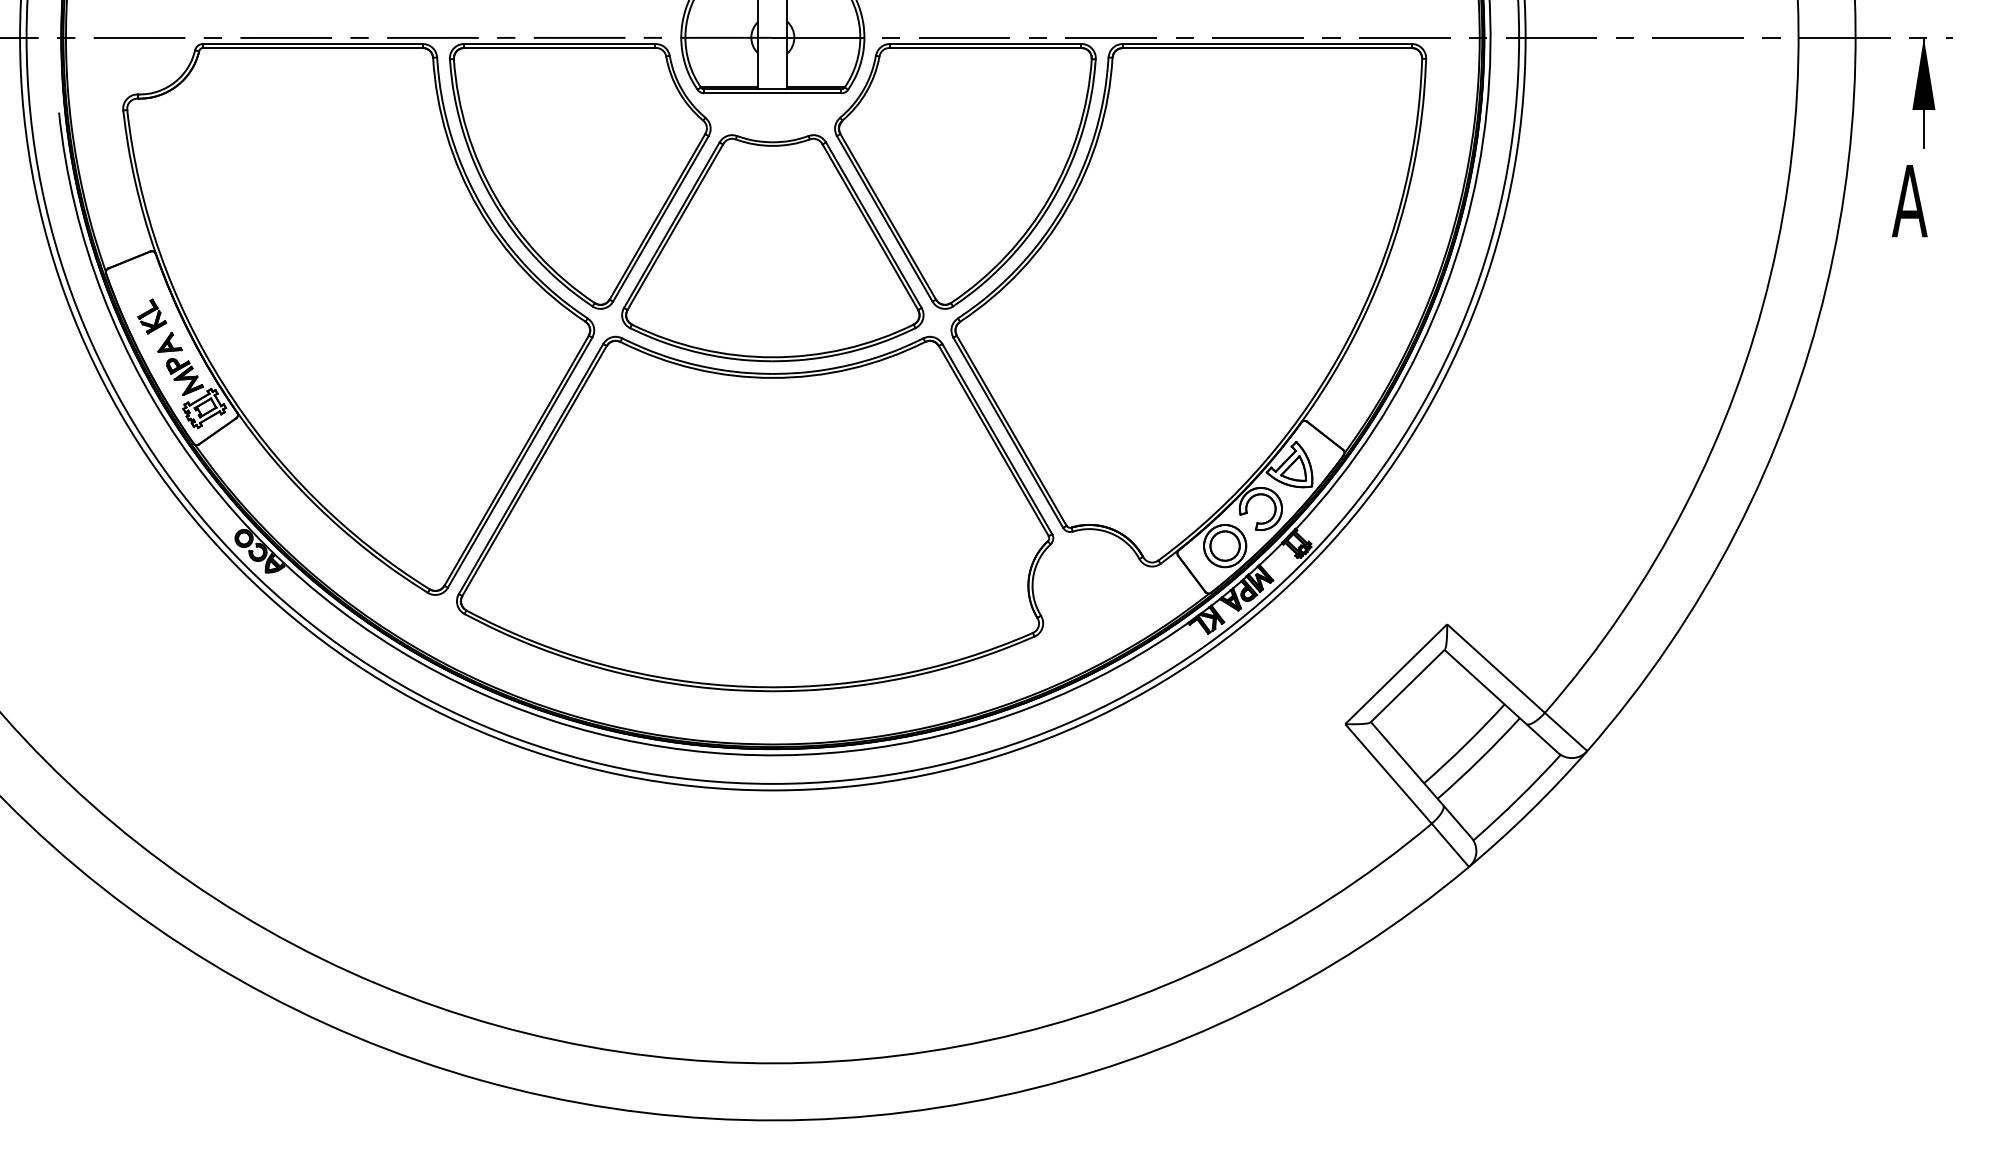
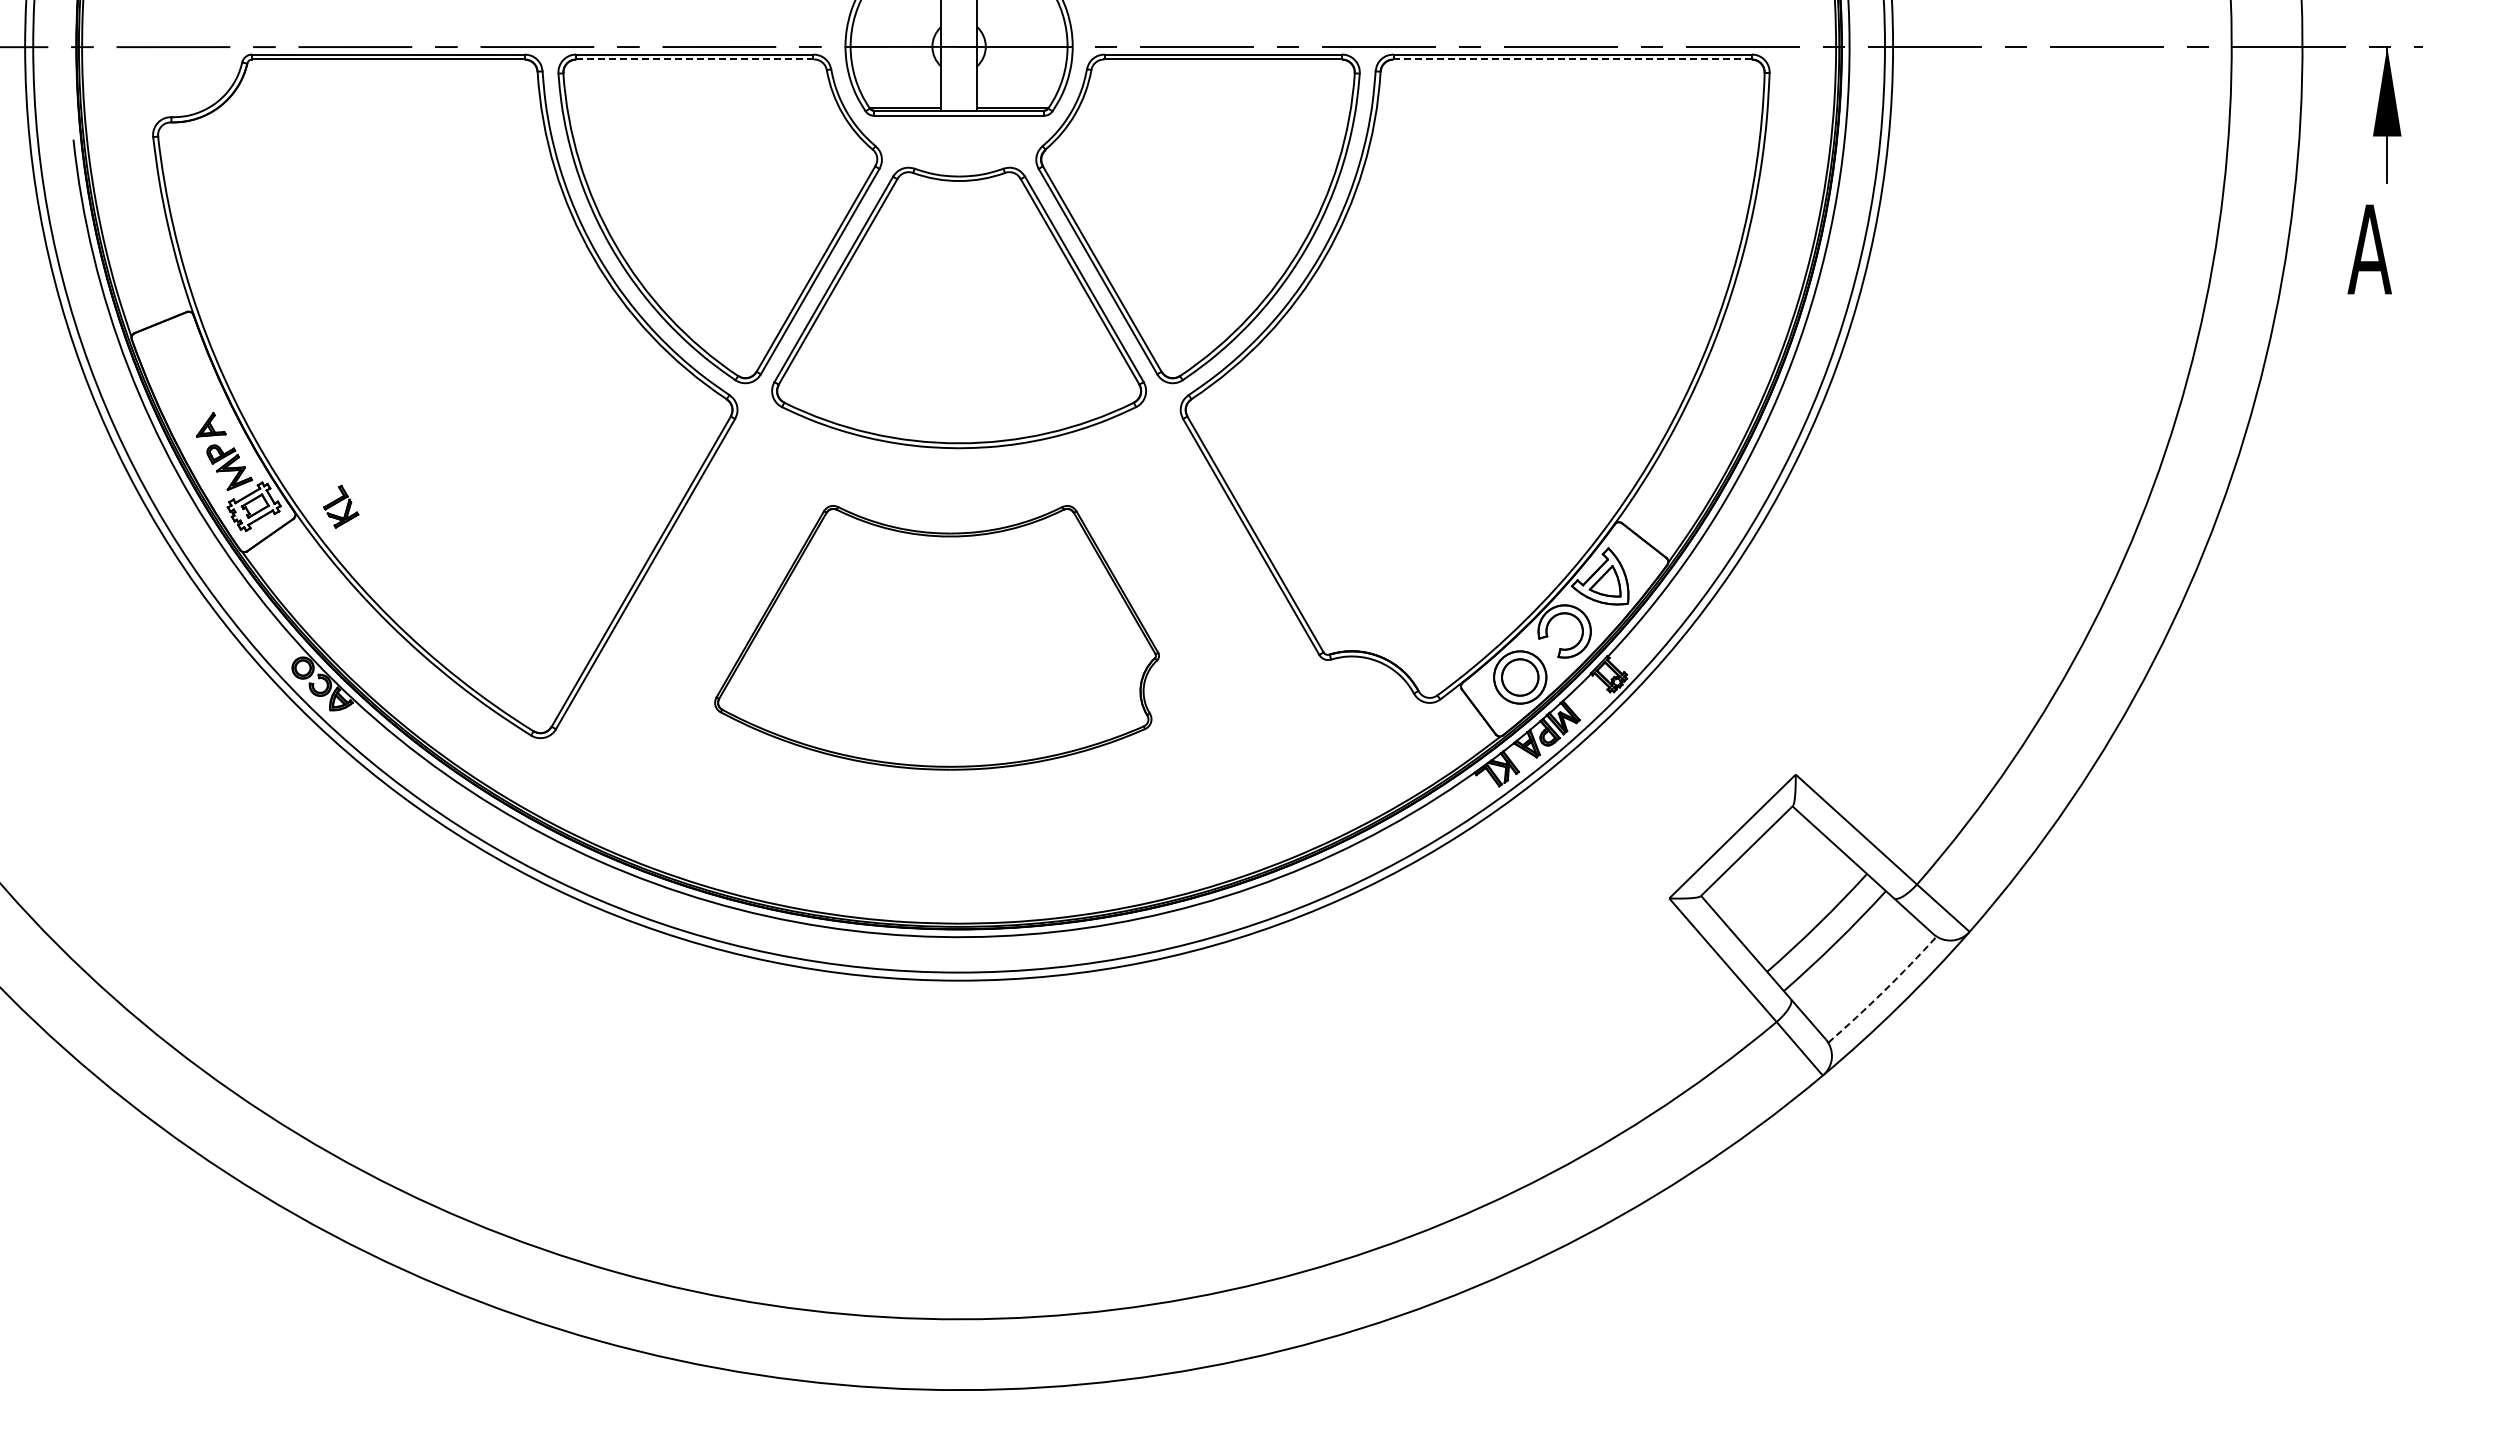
line: (559, 47) -> (694, 59), solid -> dashed
line: (1267, 47) -> (1572, 59), solid -> dashed
part: (152, 316) -> (341, 506), moved
part: (754, 513) -> (936, 637), size x0.6
arc: (1518, 799) -> (1884, 991), solid -> dashed

